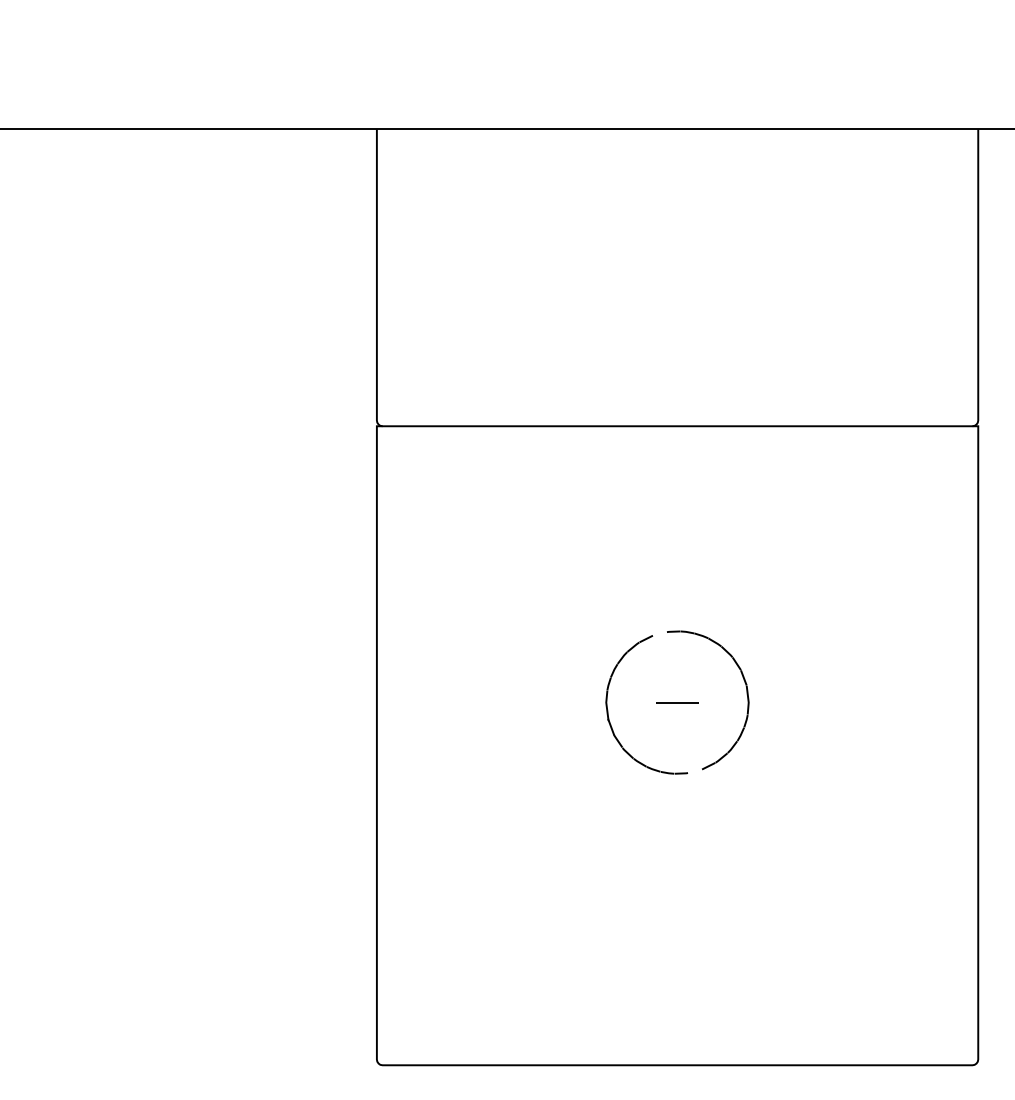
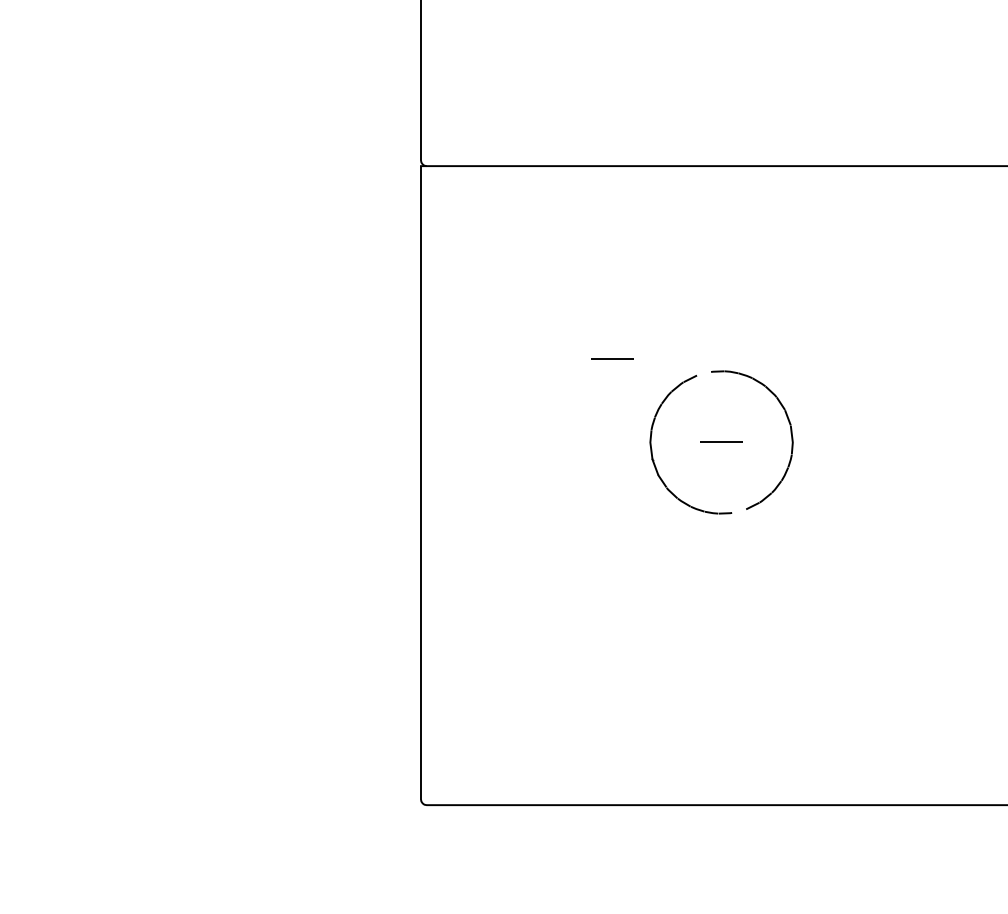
line: (568, 619) -> (612, 359), added

